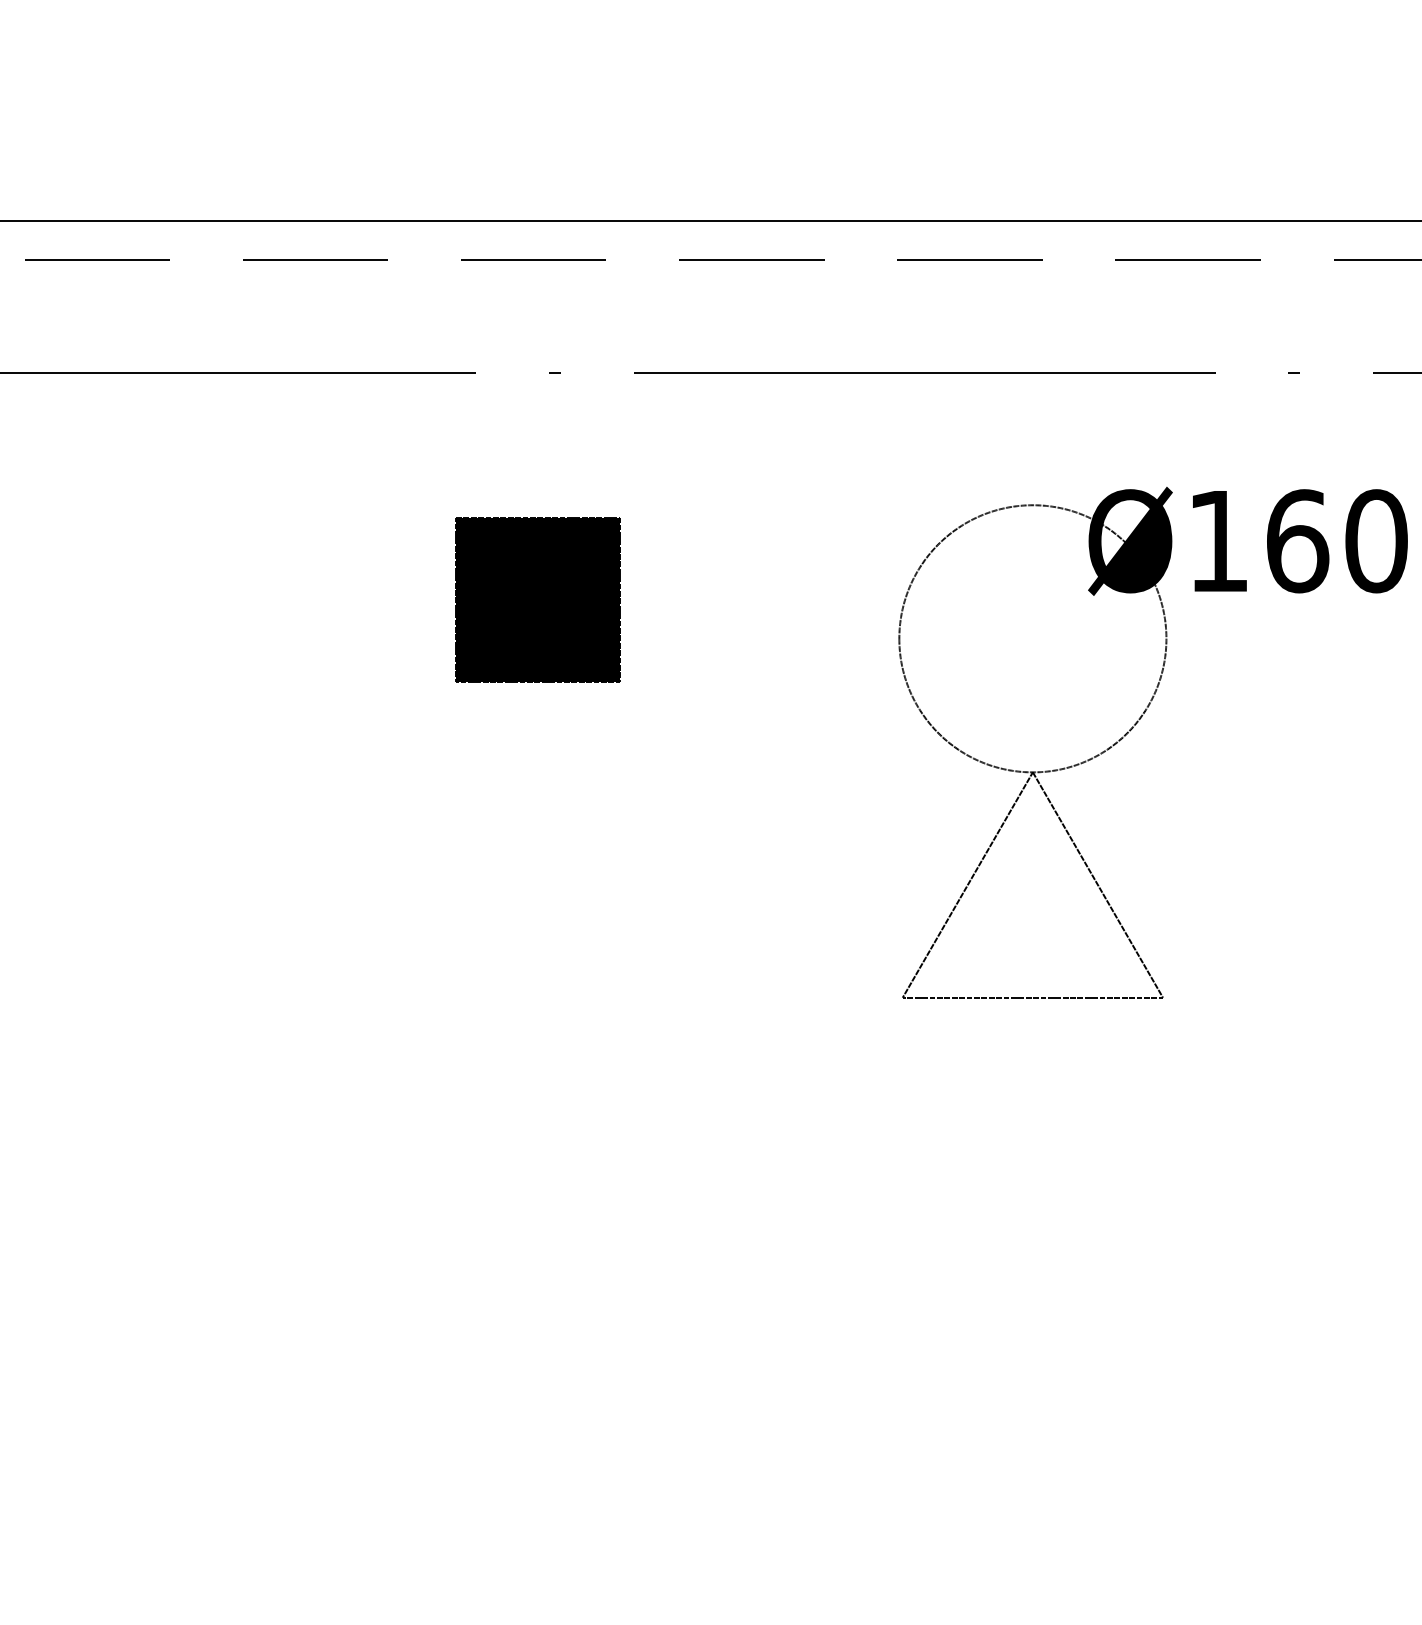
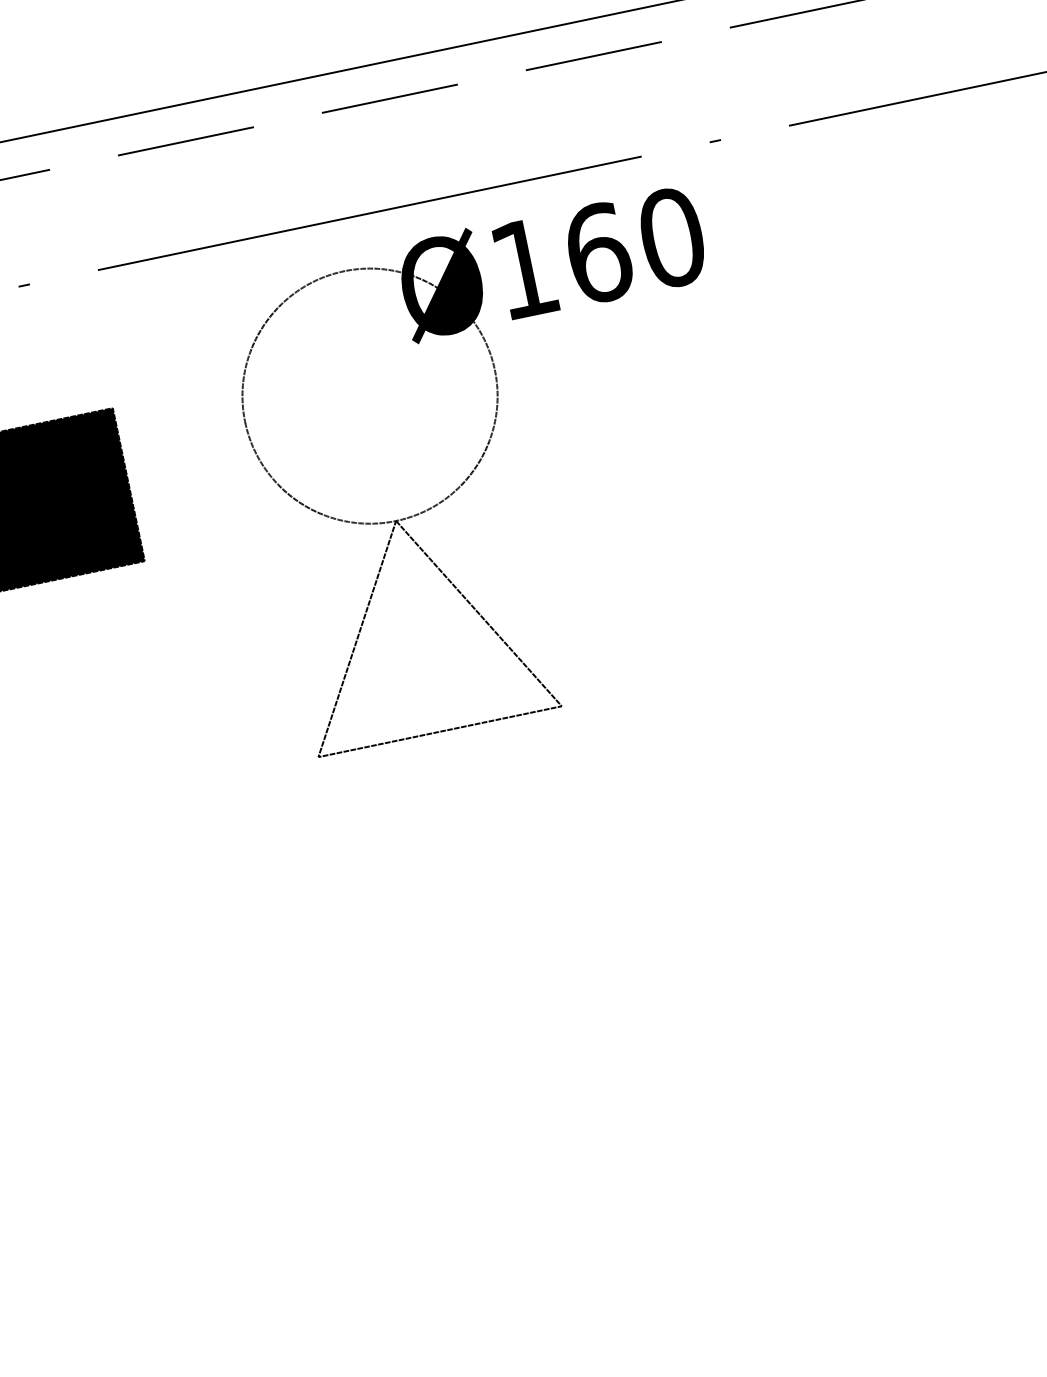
part: (1133, 728) -> (481, 460), moved

